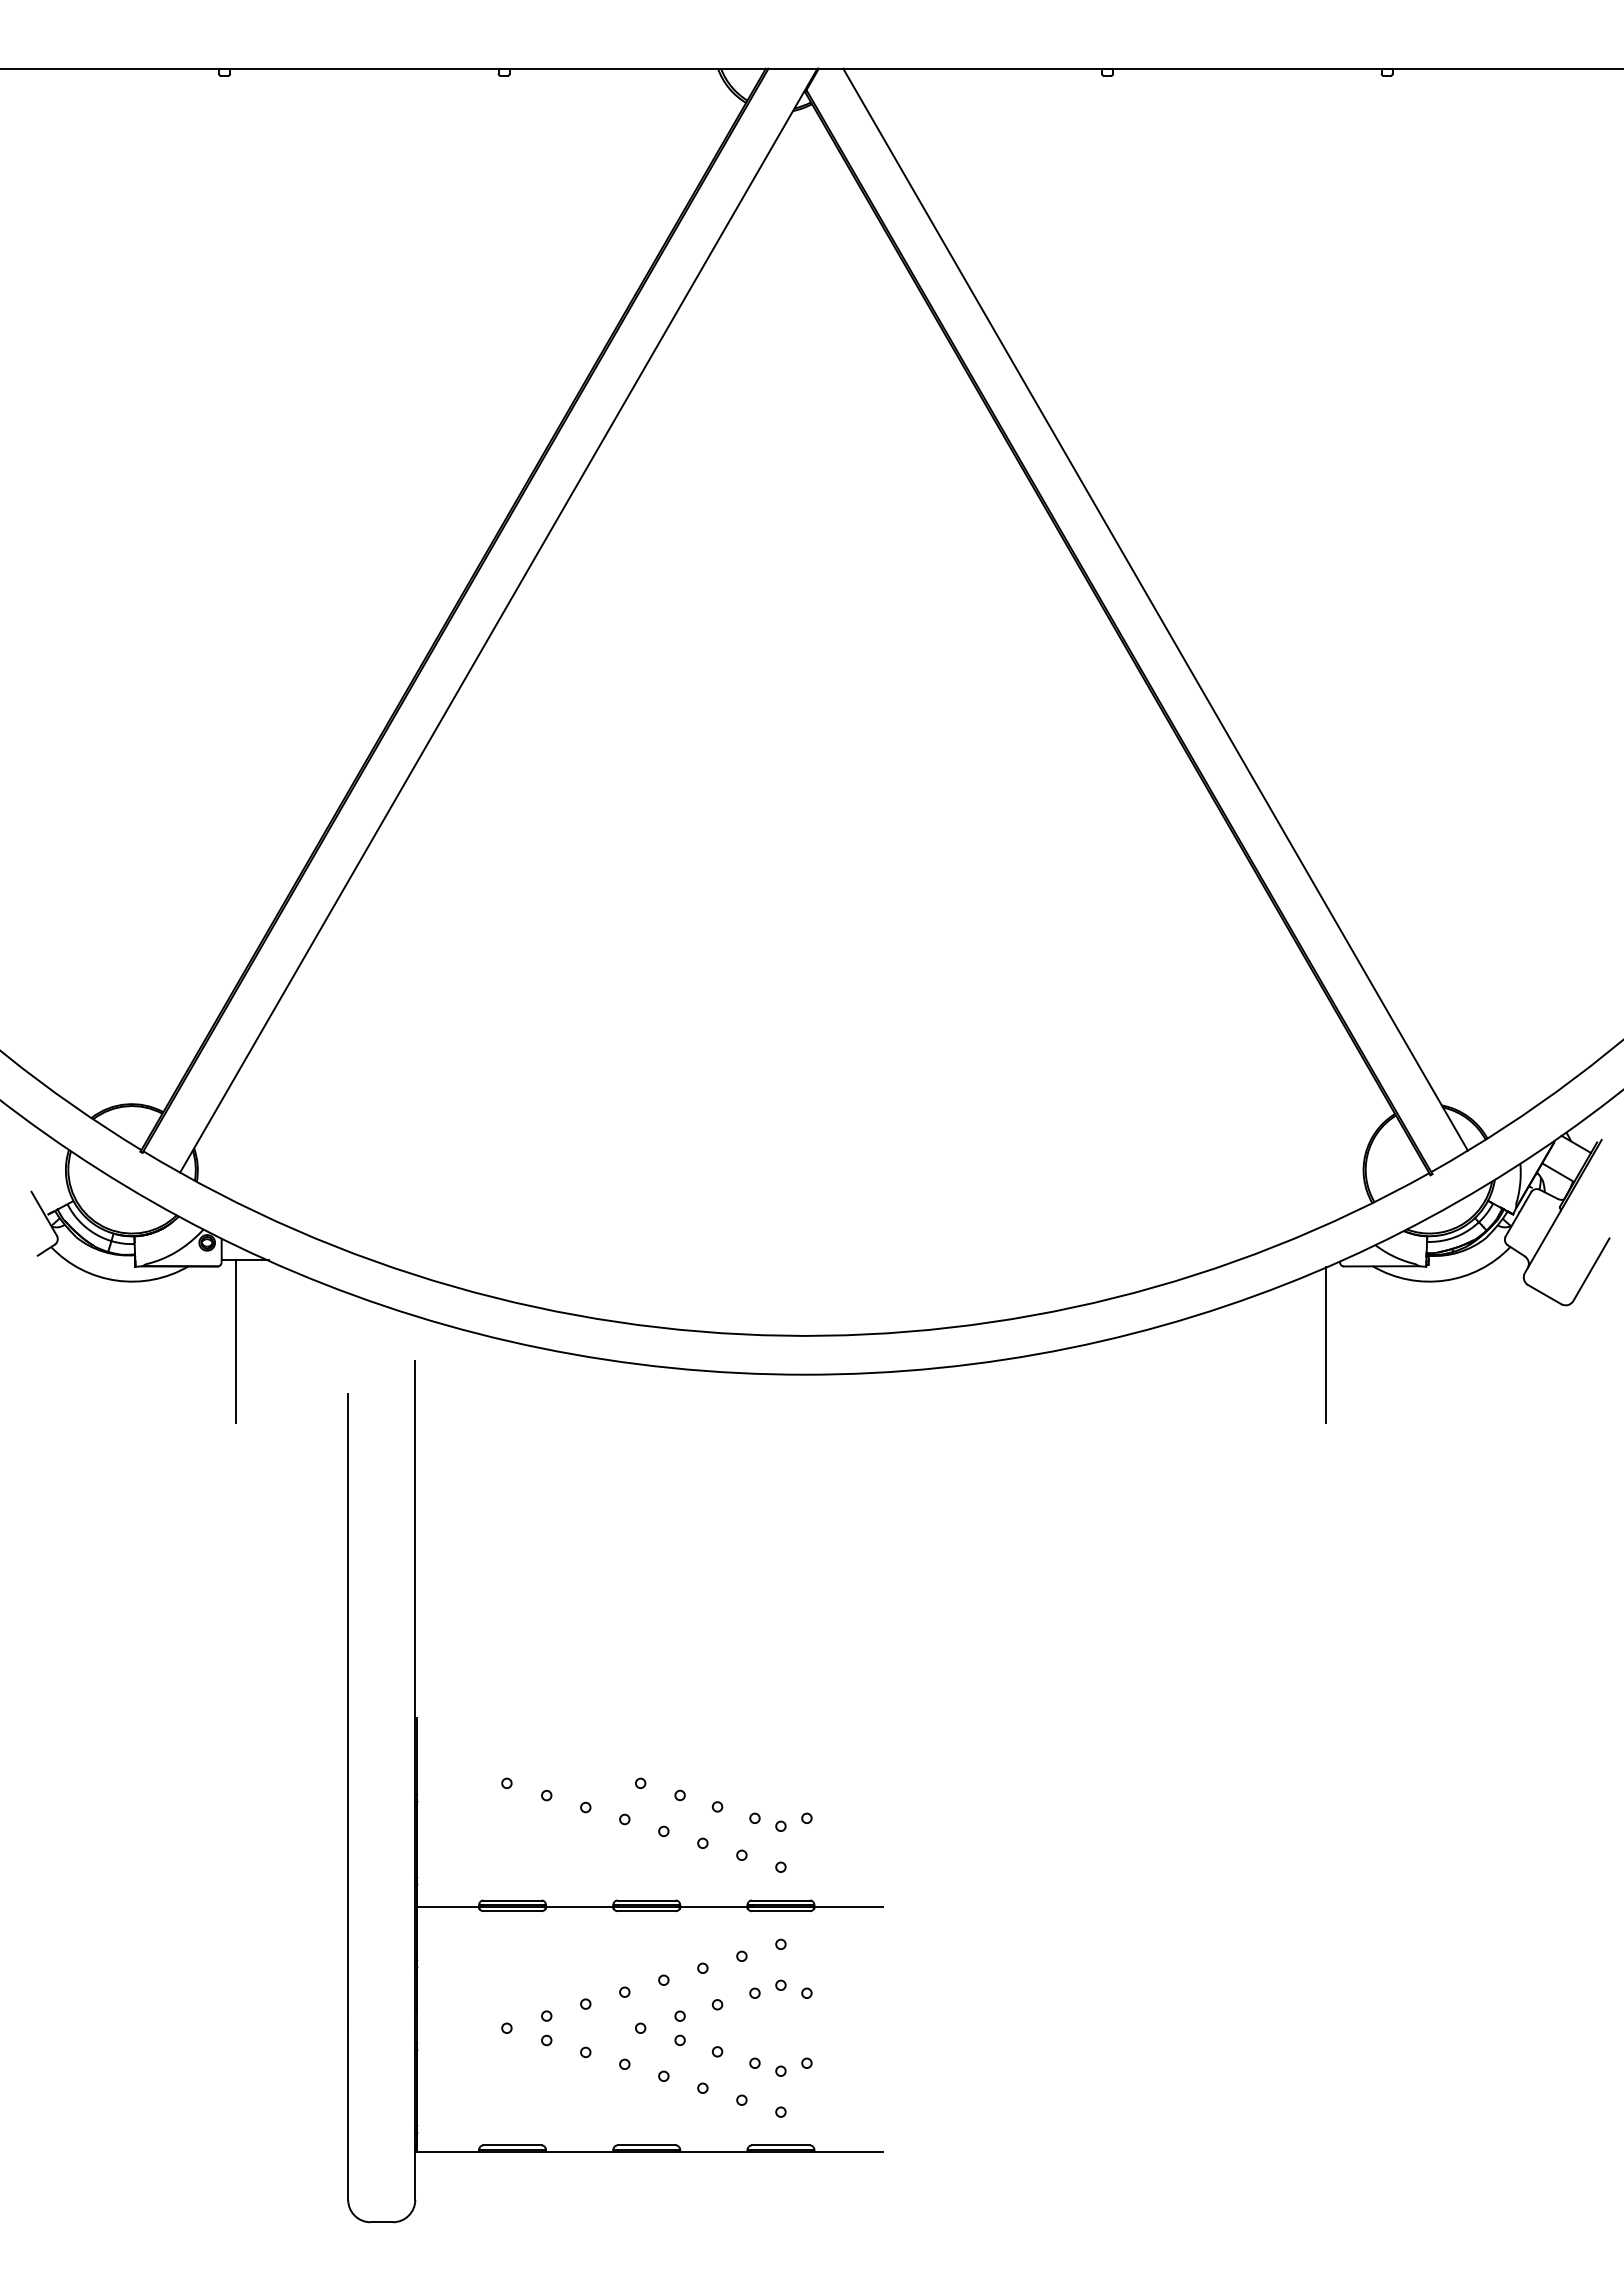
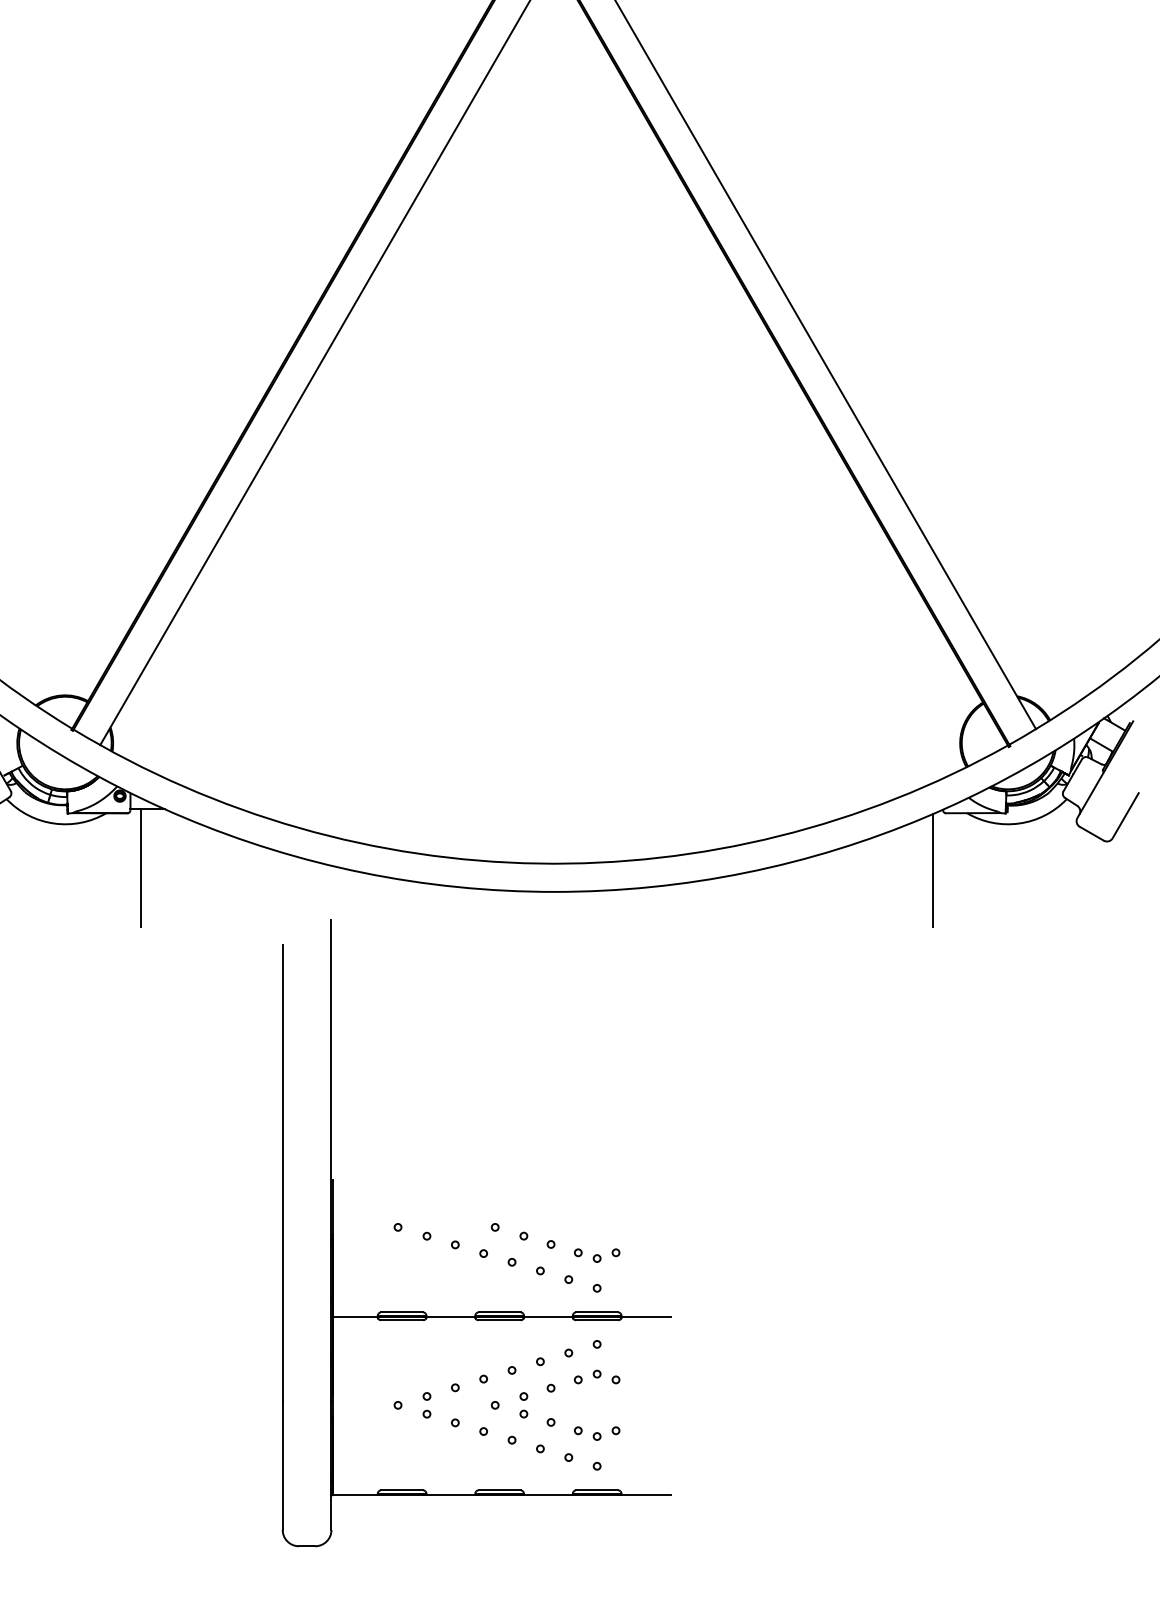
part: (635, 1786) -> (491, 1229), moved

